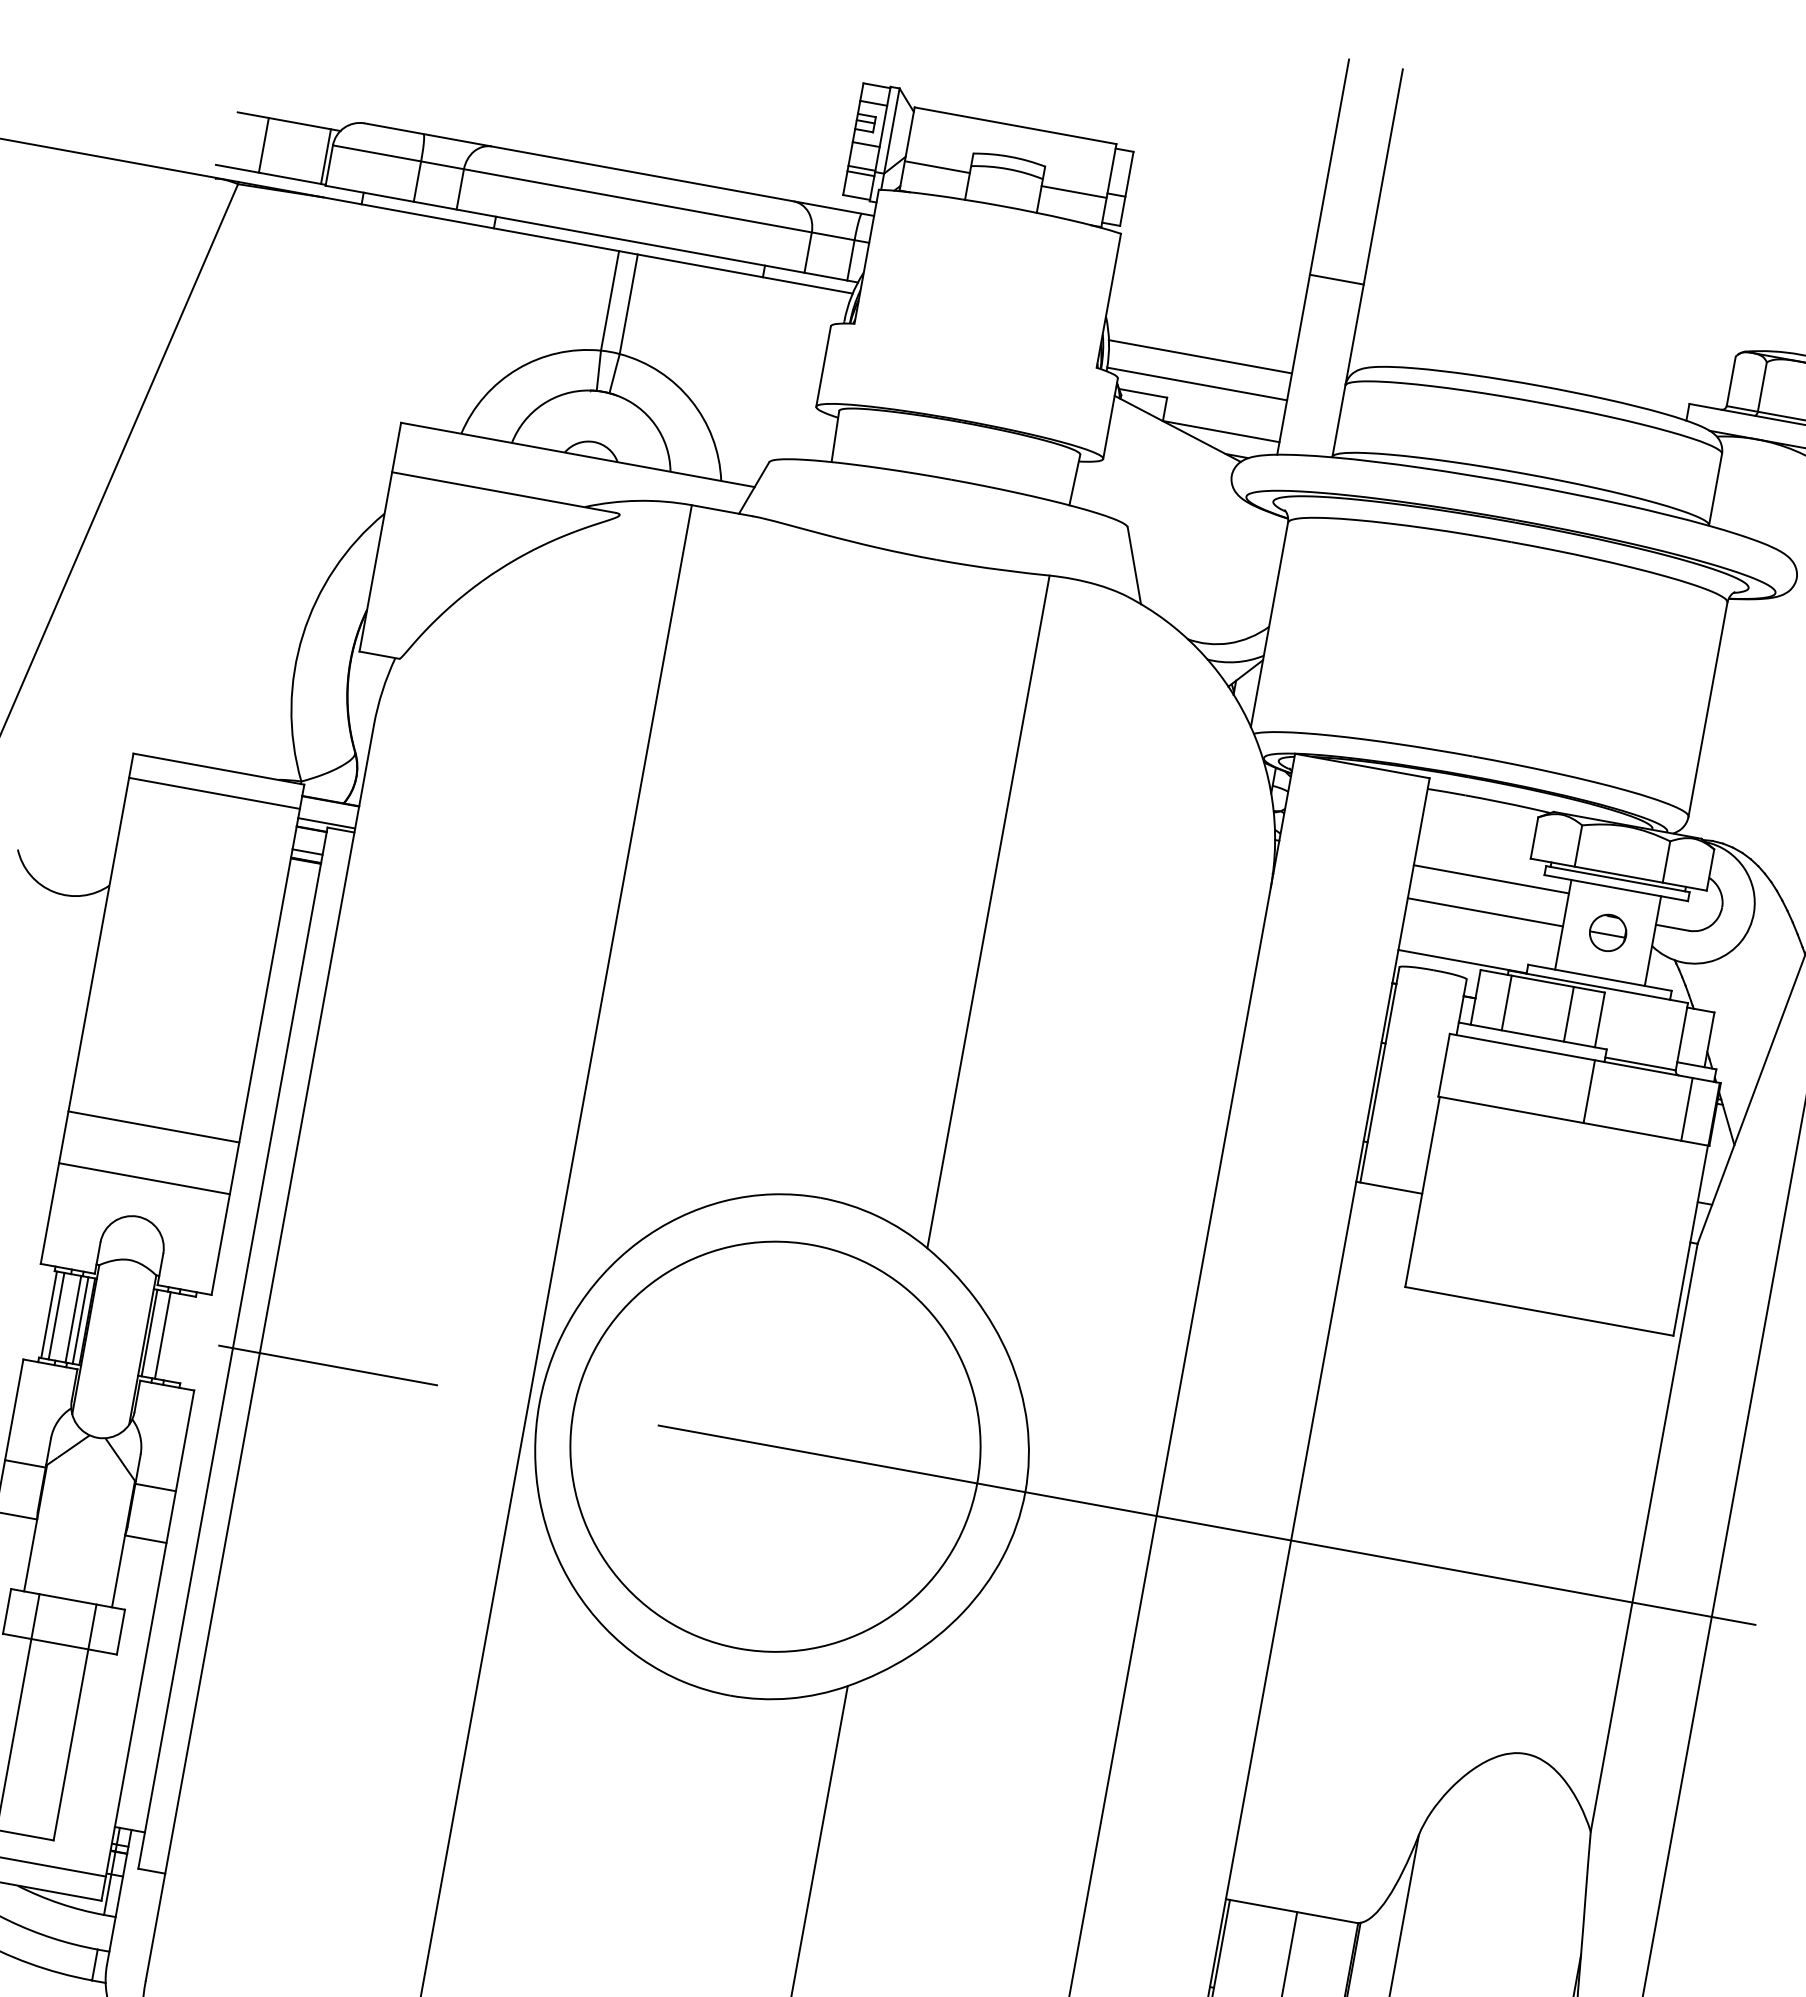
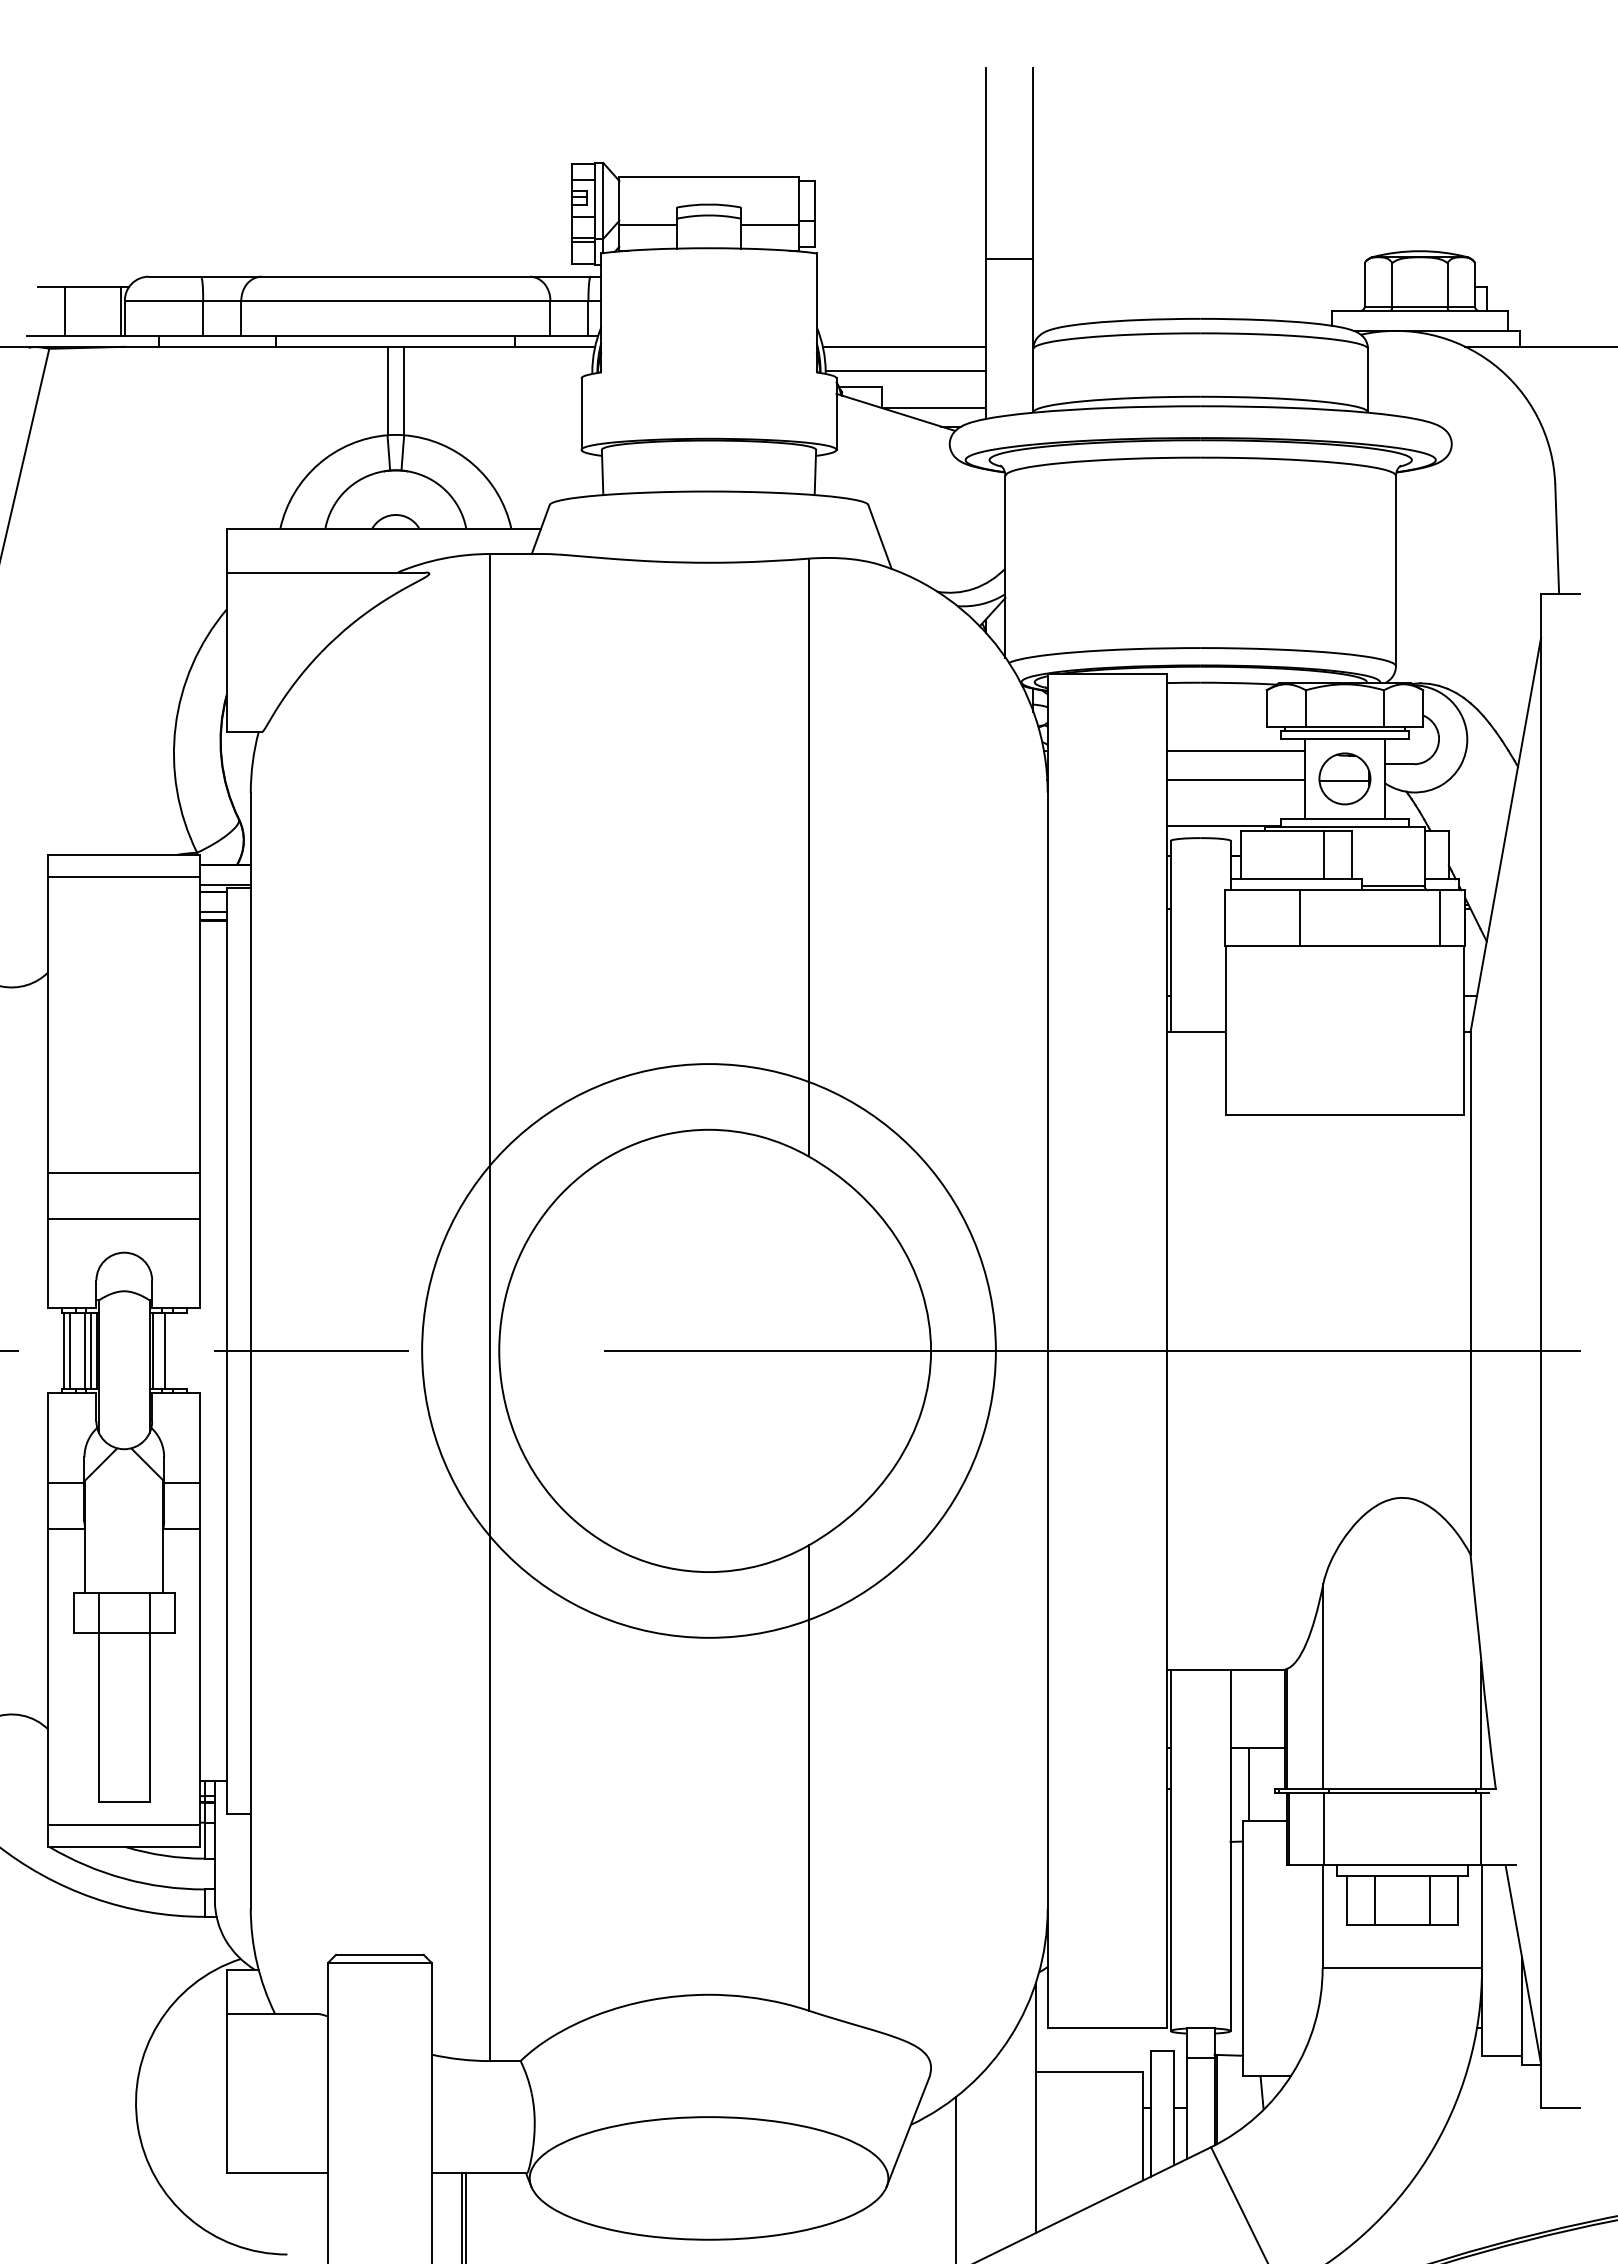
part: (1607, 932) -> (1344, 778), size x1.6
line: (1506, 1002) -> (1268, 854), removed
line: (1589, 1091) -> (1299, 918), moved
circle: (775, 1446) -> (708, 1350), size x1.6

